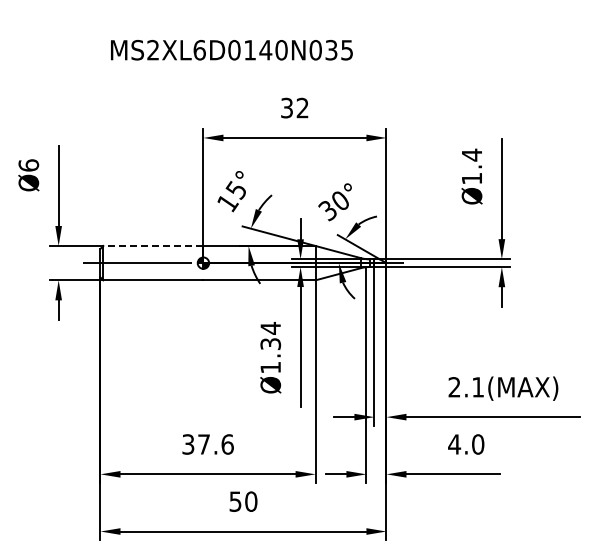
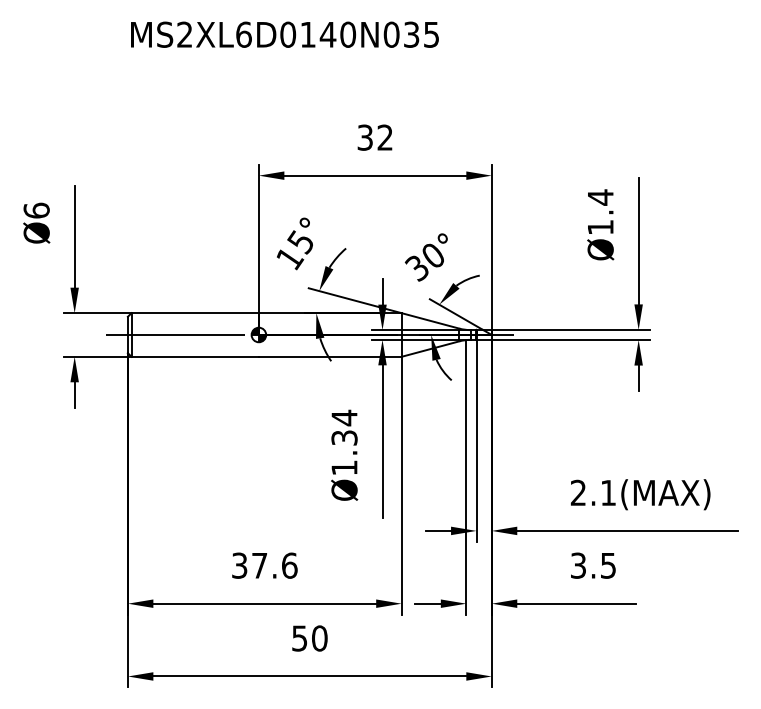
text: (231, 50) -> (284, 35), moved
line: (152, 246) -> (194, 313), dashed -> solid
text: (466, 444) -> (593, 565), 4.0 -> 3.5

